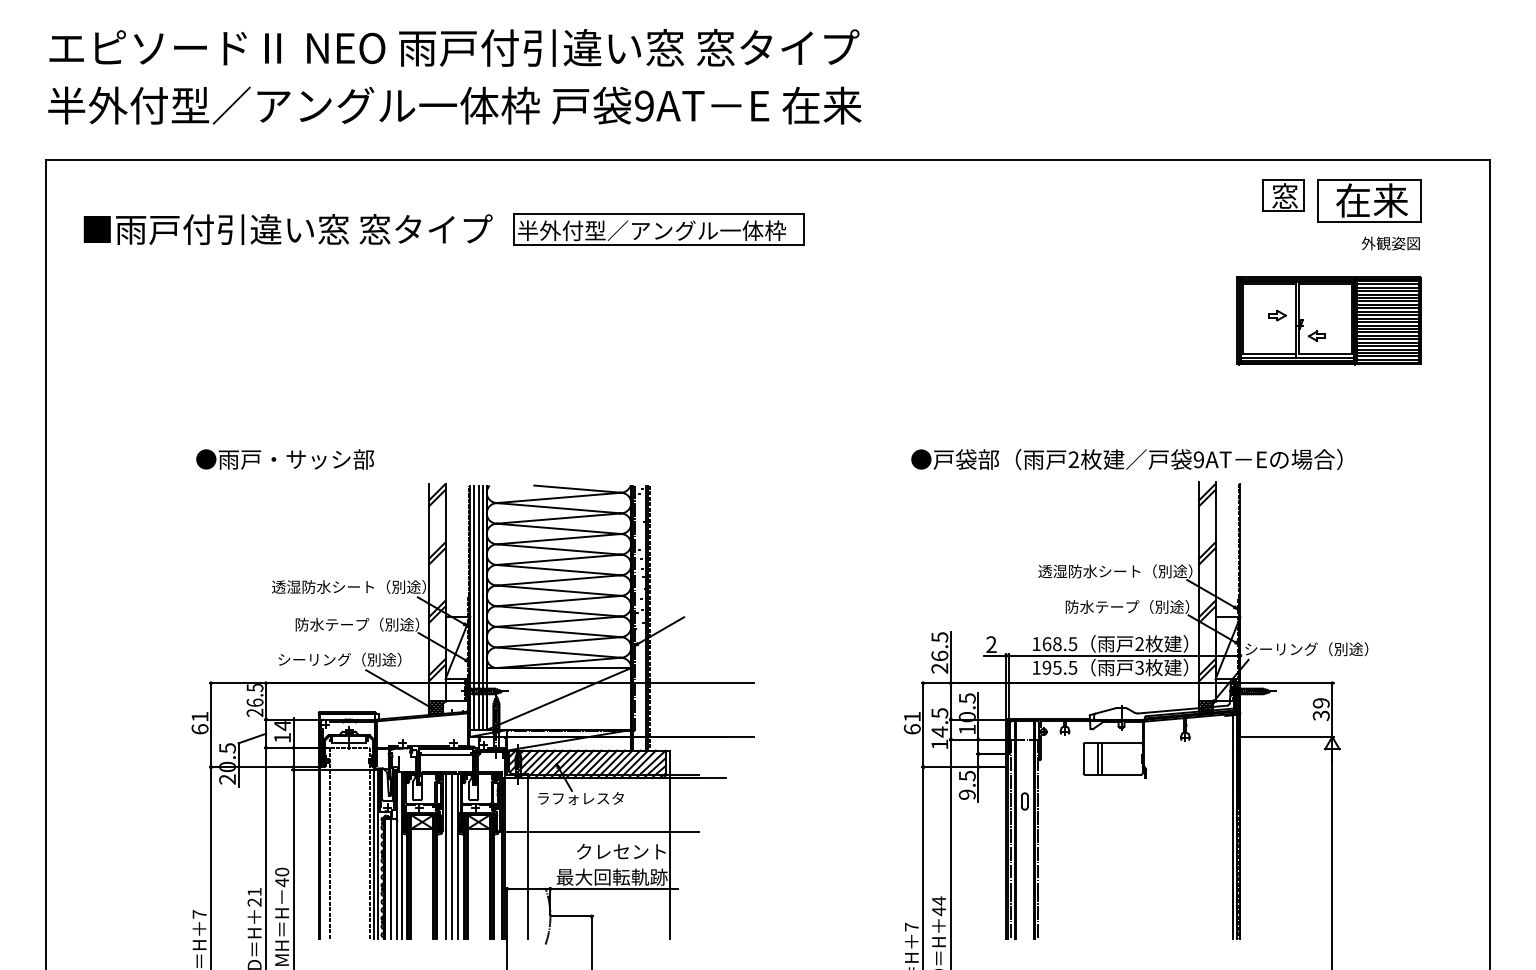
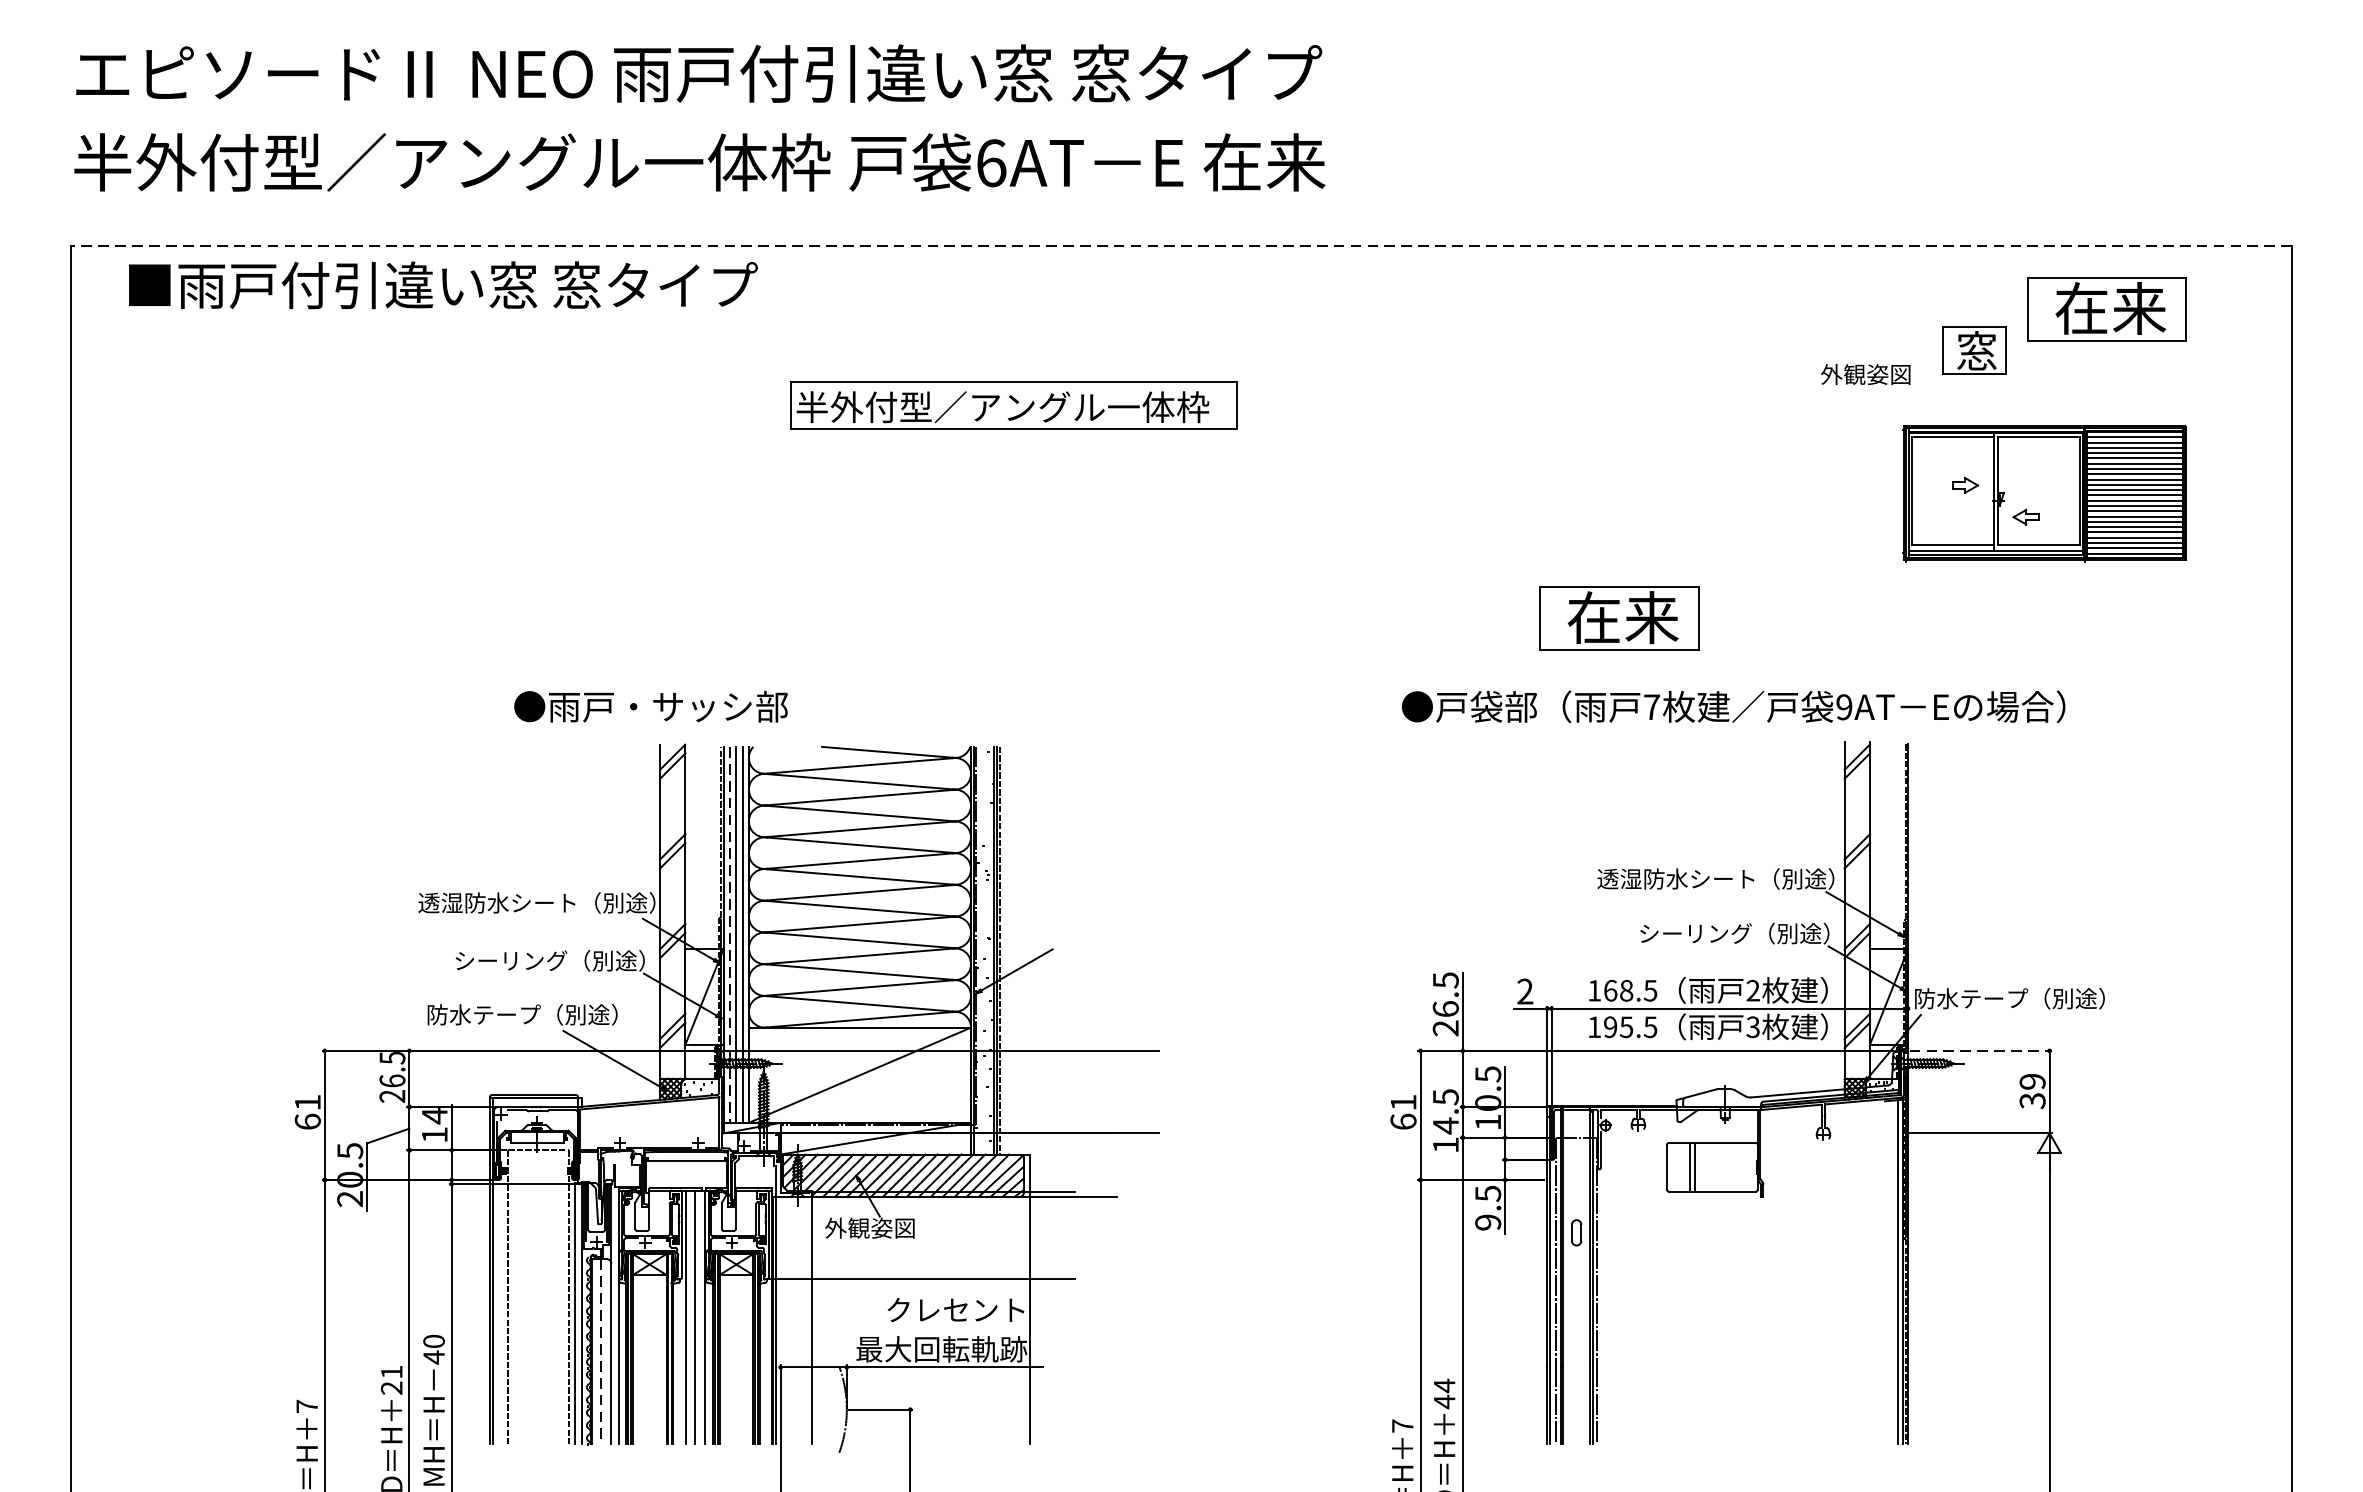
text: (644, 105) -> (991, 162), 9AT -> 6AT
line: (768, 159) -> (1182, 245), solid -> dashed
part: (1283, 195) -> (1974, 349), moved
text: (287, 229) -> (442, 285), moved
part: (658, 229) -> (1013, 405), moved
text: (1390, 243) -> (1865, 374), moved
part: (1052, 401) -> (1619, 617), added
text: (285, 459) -> (651, 706), moved
text: (1073, 459) -> (1651, 706), 2 -> 7
text: (1102, 606) -> (1696, 932), 防水テープ（別途） -> シーリング（別途）
line: (474, 608) -> (730, 935), solid -> dashed
text: (332, 624) -> (511, 960), 防水テープ（別途） -> シーリング（別途）
text: (1281, 649) -> (1971, 999), シーリング（別途） -> 防水テープ（別途）
text: (314, 659) -> (483, 1014), シーリング（別途） -> 防水テープ（別途）
line: (1287, 683) -> (1980, 1051), solid -> dashed
text: (579, 798) -> (891, 1228), ラフォレスタ -> 外観姿図
line: (390, 879) -> (600, 1352), solid -> dashed

